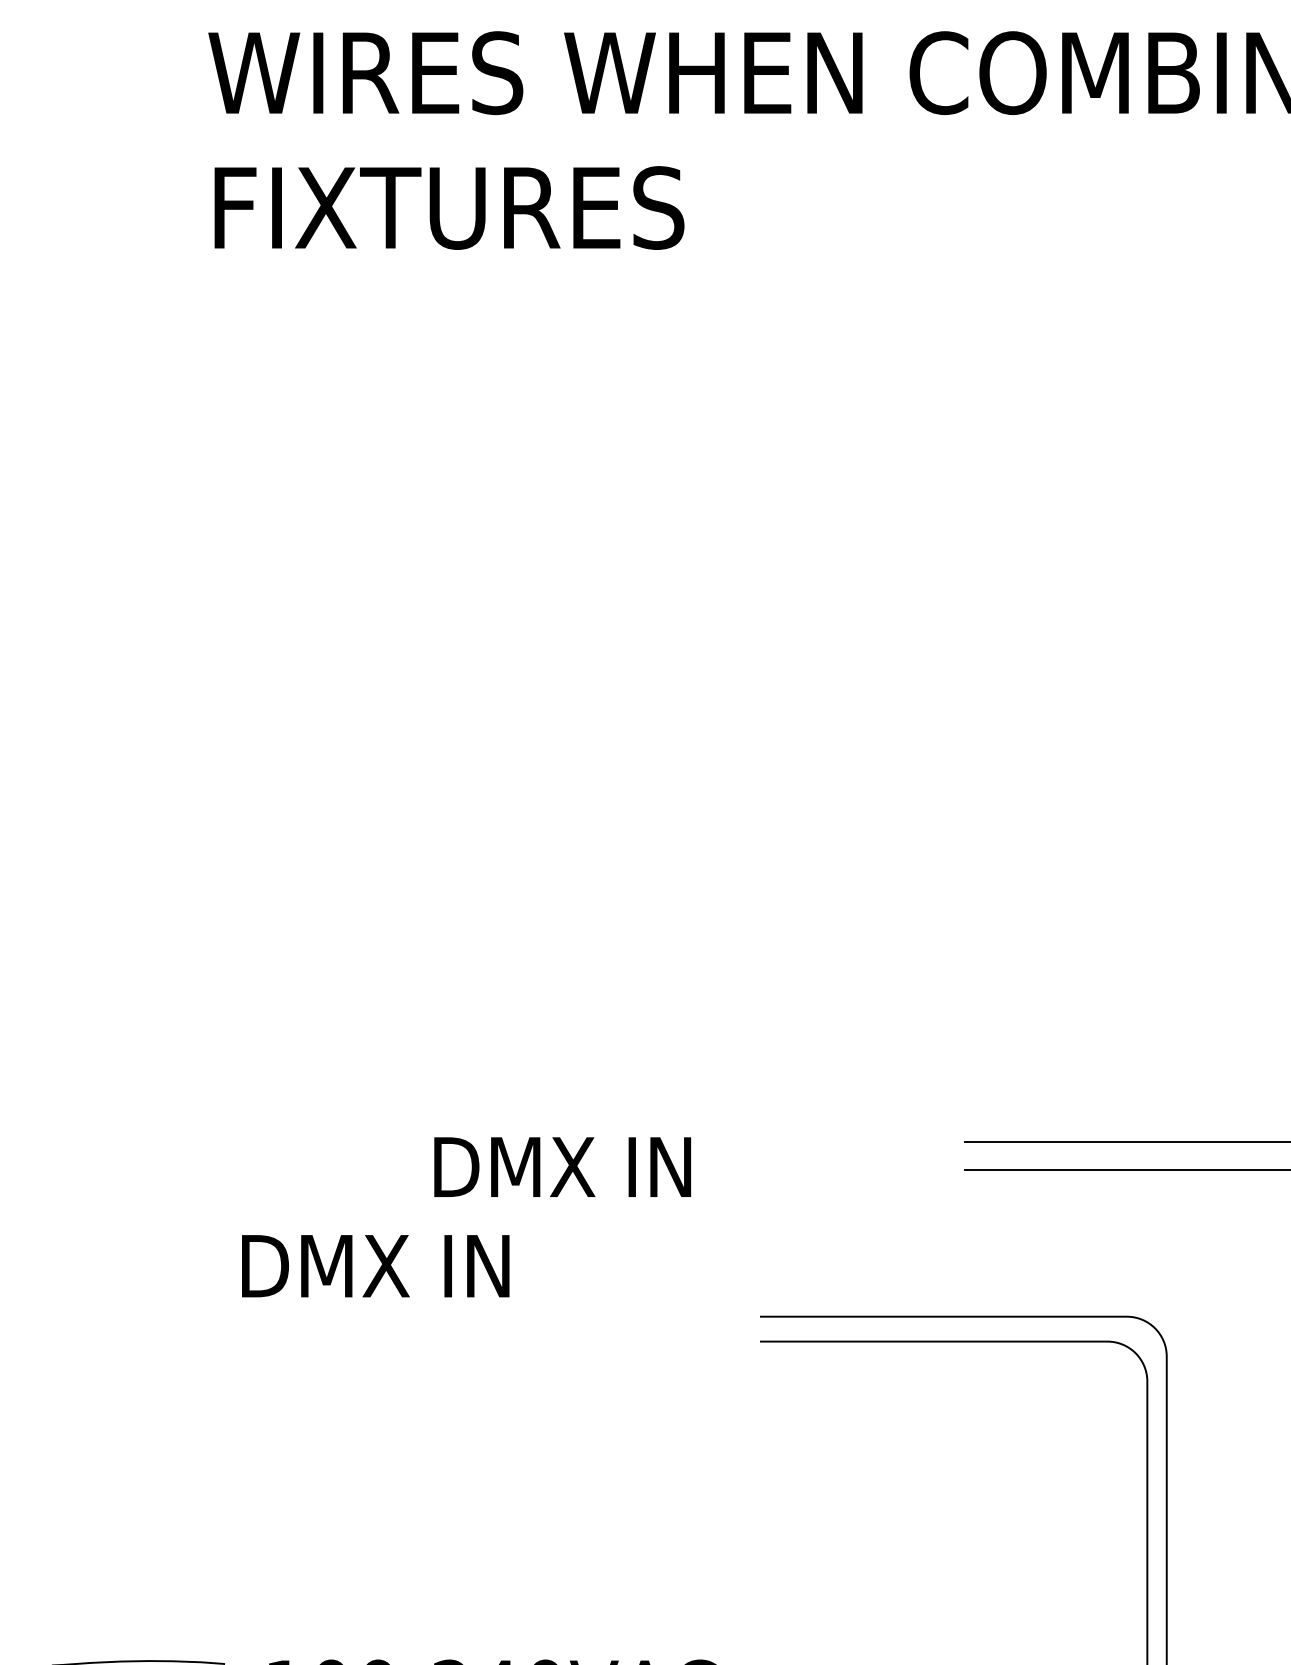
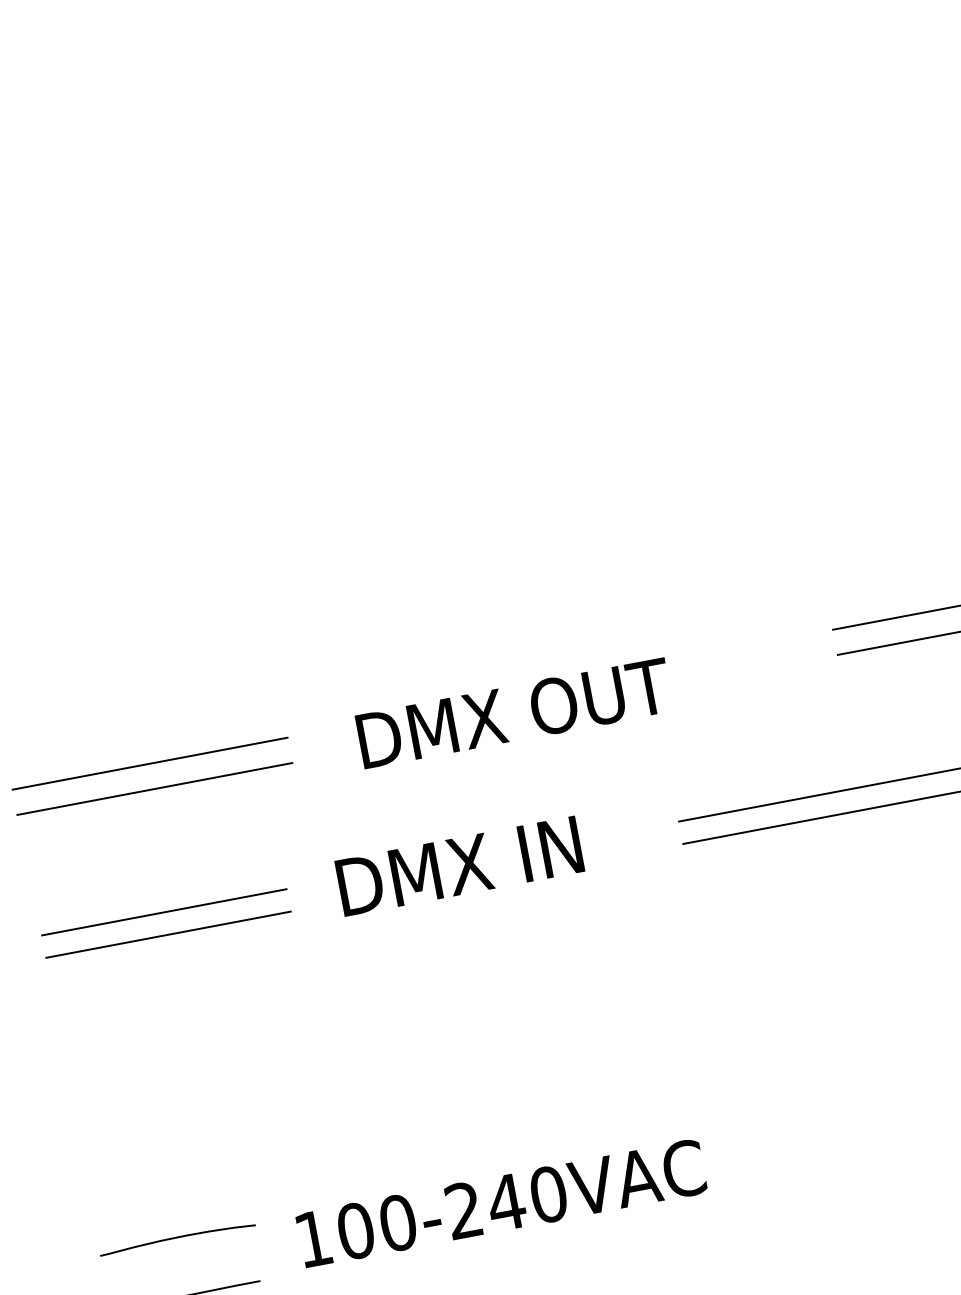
line: (204, 1146) -> (149, 763), added
text: (701, 1167) -> (600, 697), DMX IN -> DMX OUT
line: (204, 1175) -> (154, 789), added
text: (375, 1266) -> (459, 866), moved
line: (190, 1309) -> (164, 912), added
line: (190, 1334) -> (168, 934), added

